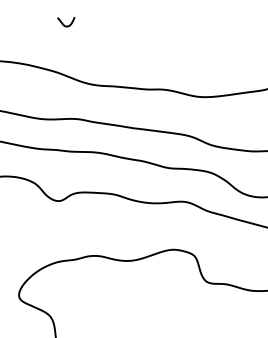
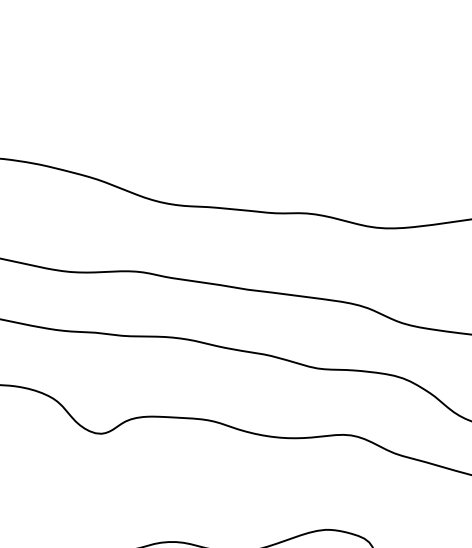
curve: (64, 24) -> (112, 84), removed

